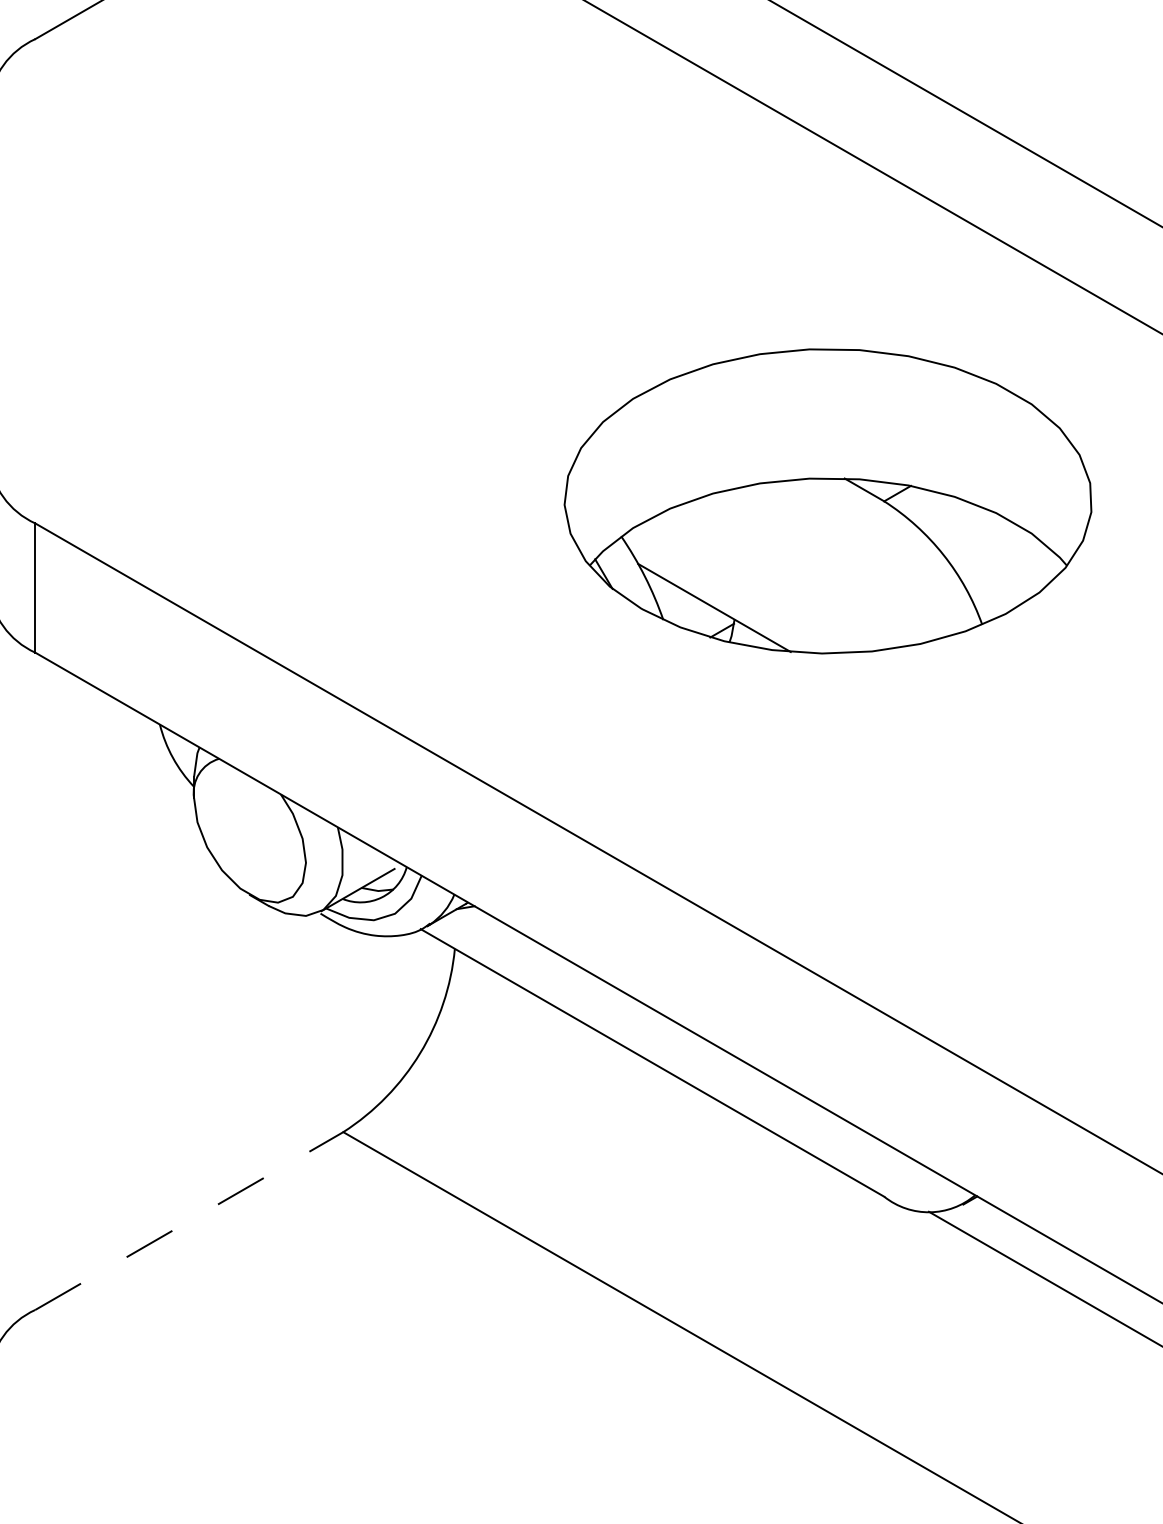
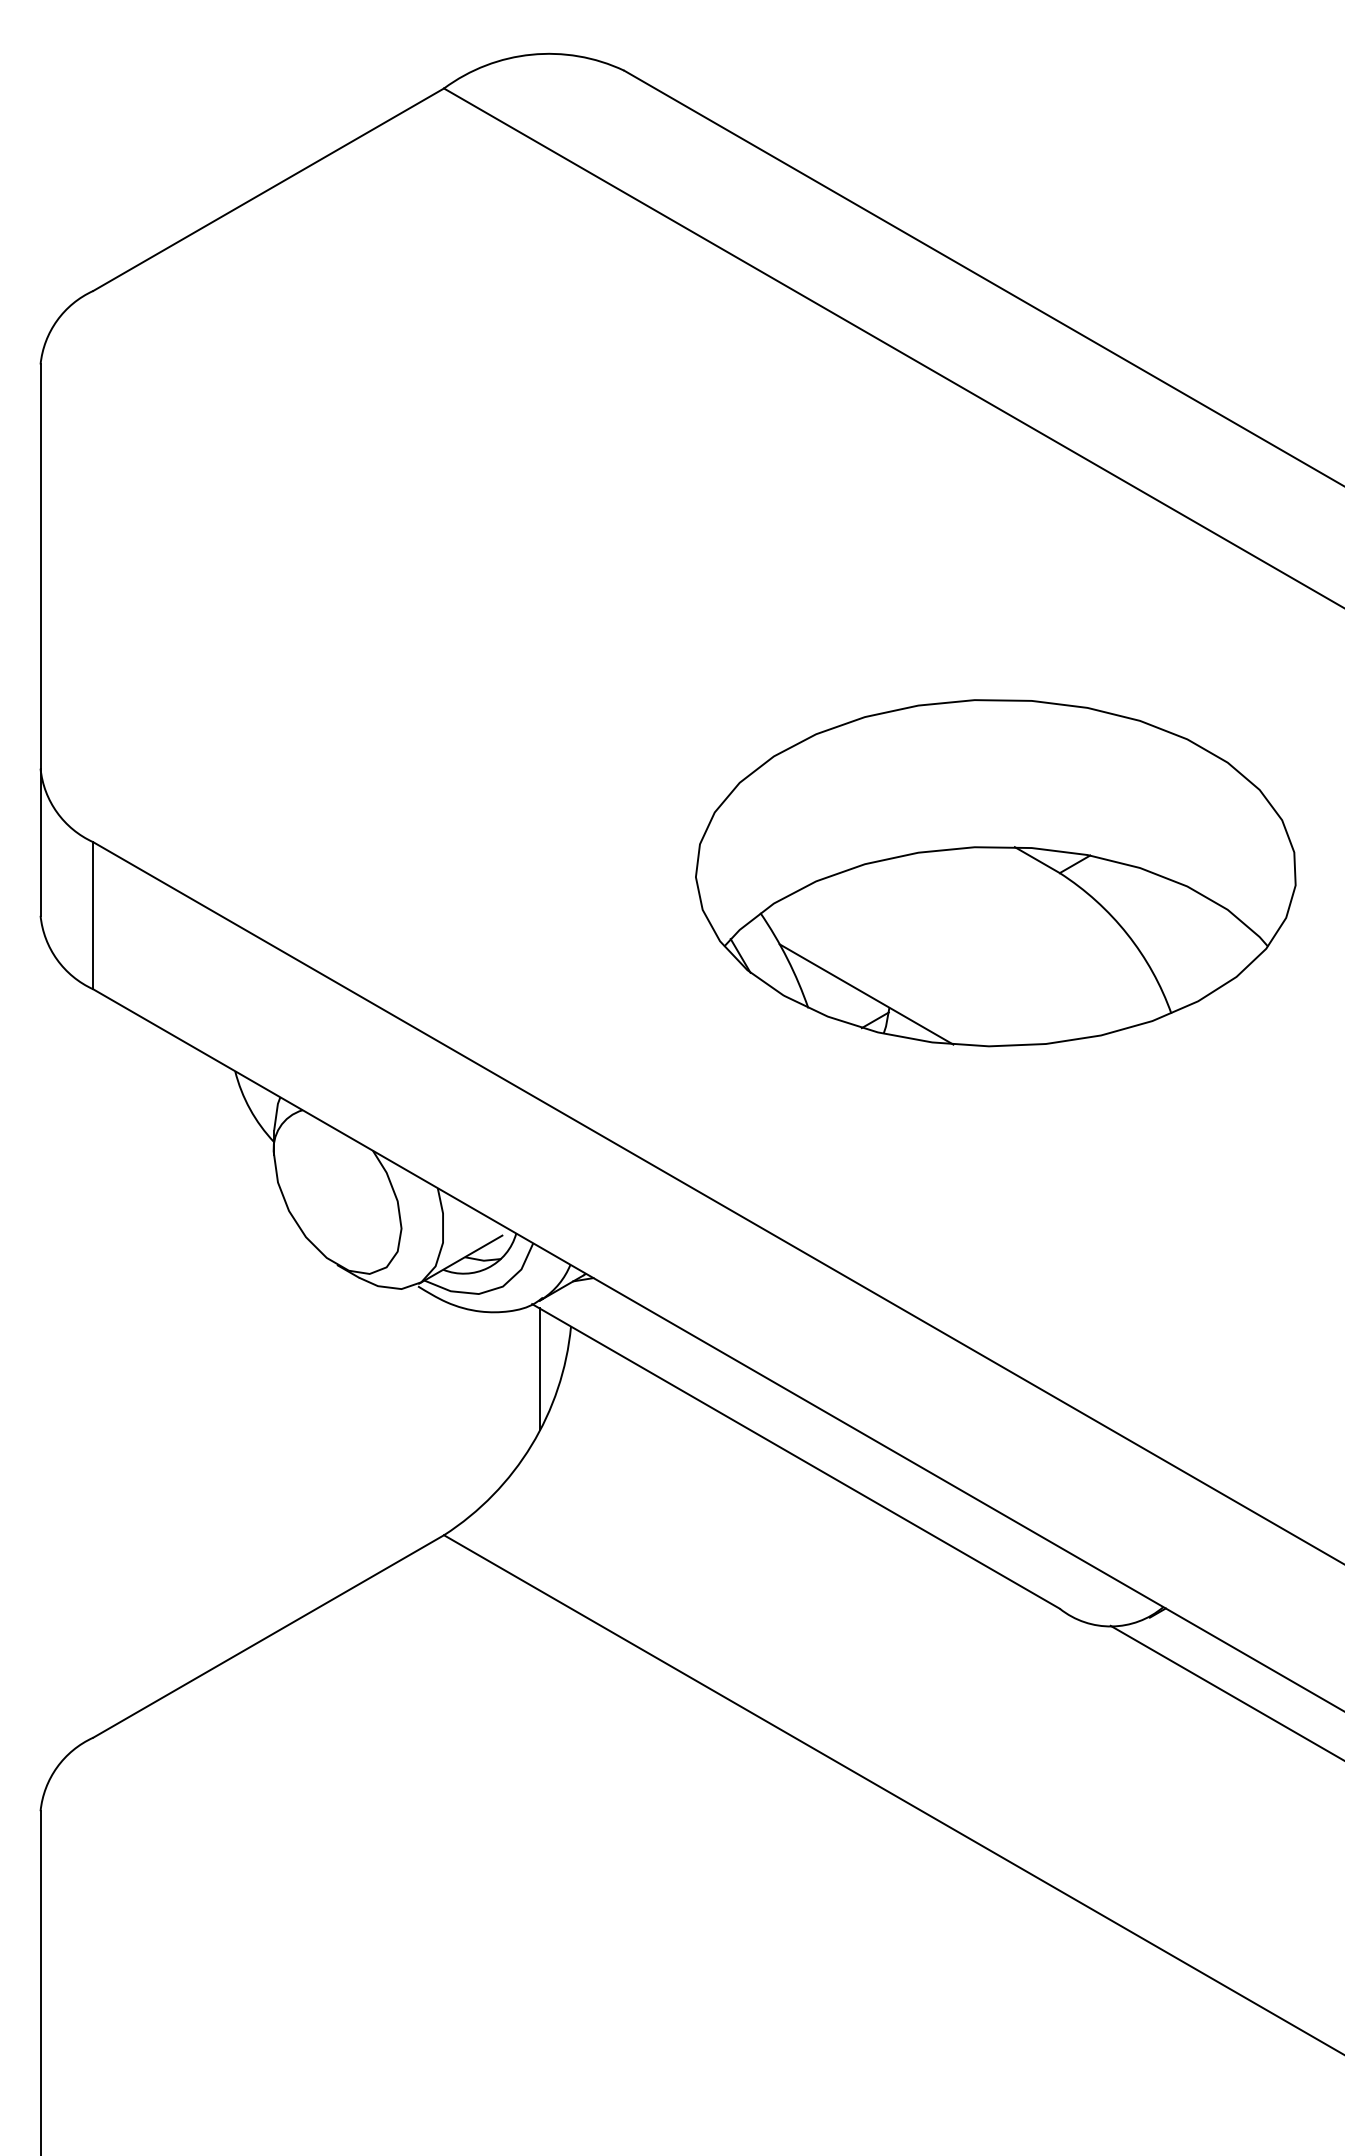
part: (827, 501) -> (995, 873), moved
line: (427, 986) -> (539, 1369), added
line: (190, 1221) -> (269, 1636), dashed -> solid

